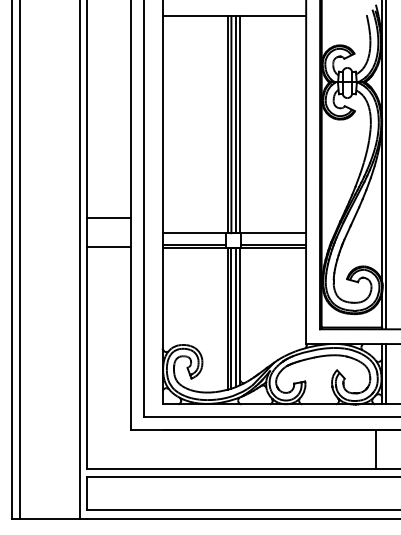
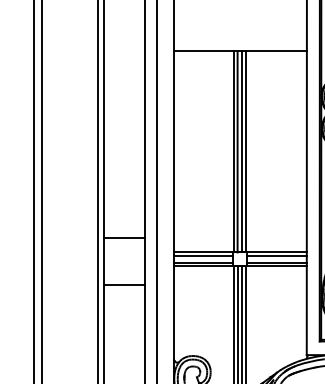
line: (194, 237) -> (203, 256), added
line: (273, 237) -> (276, 256), added
line: (109, 247) -> (124, 285), moved

